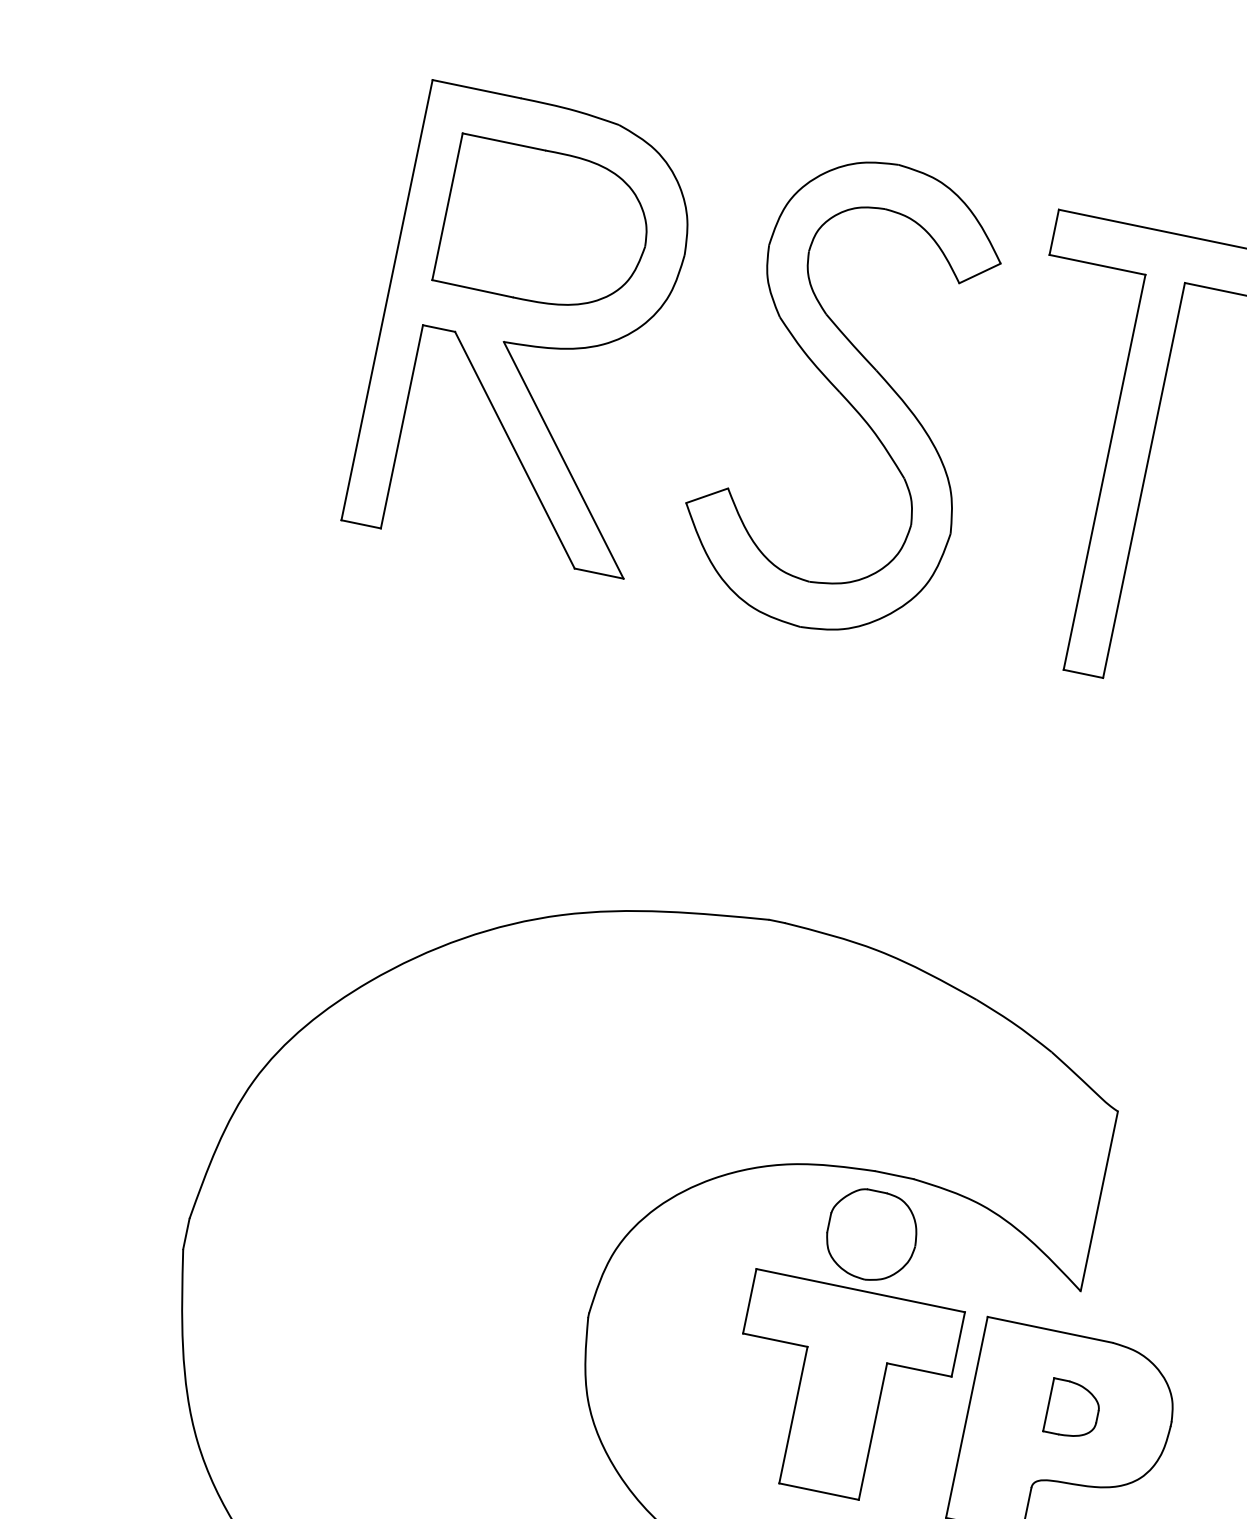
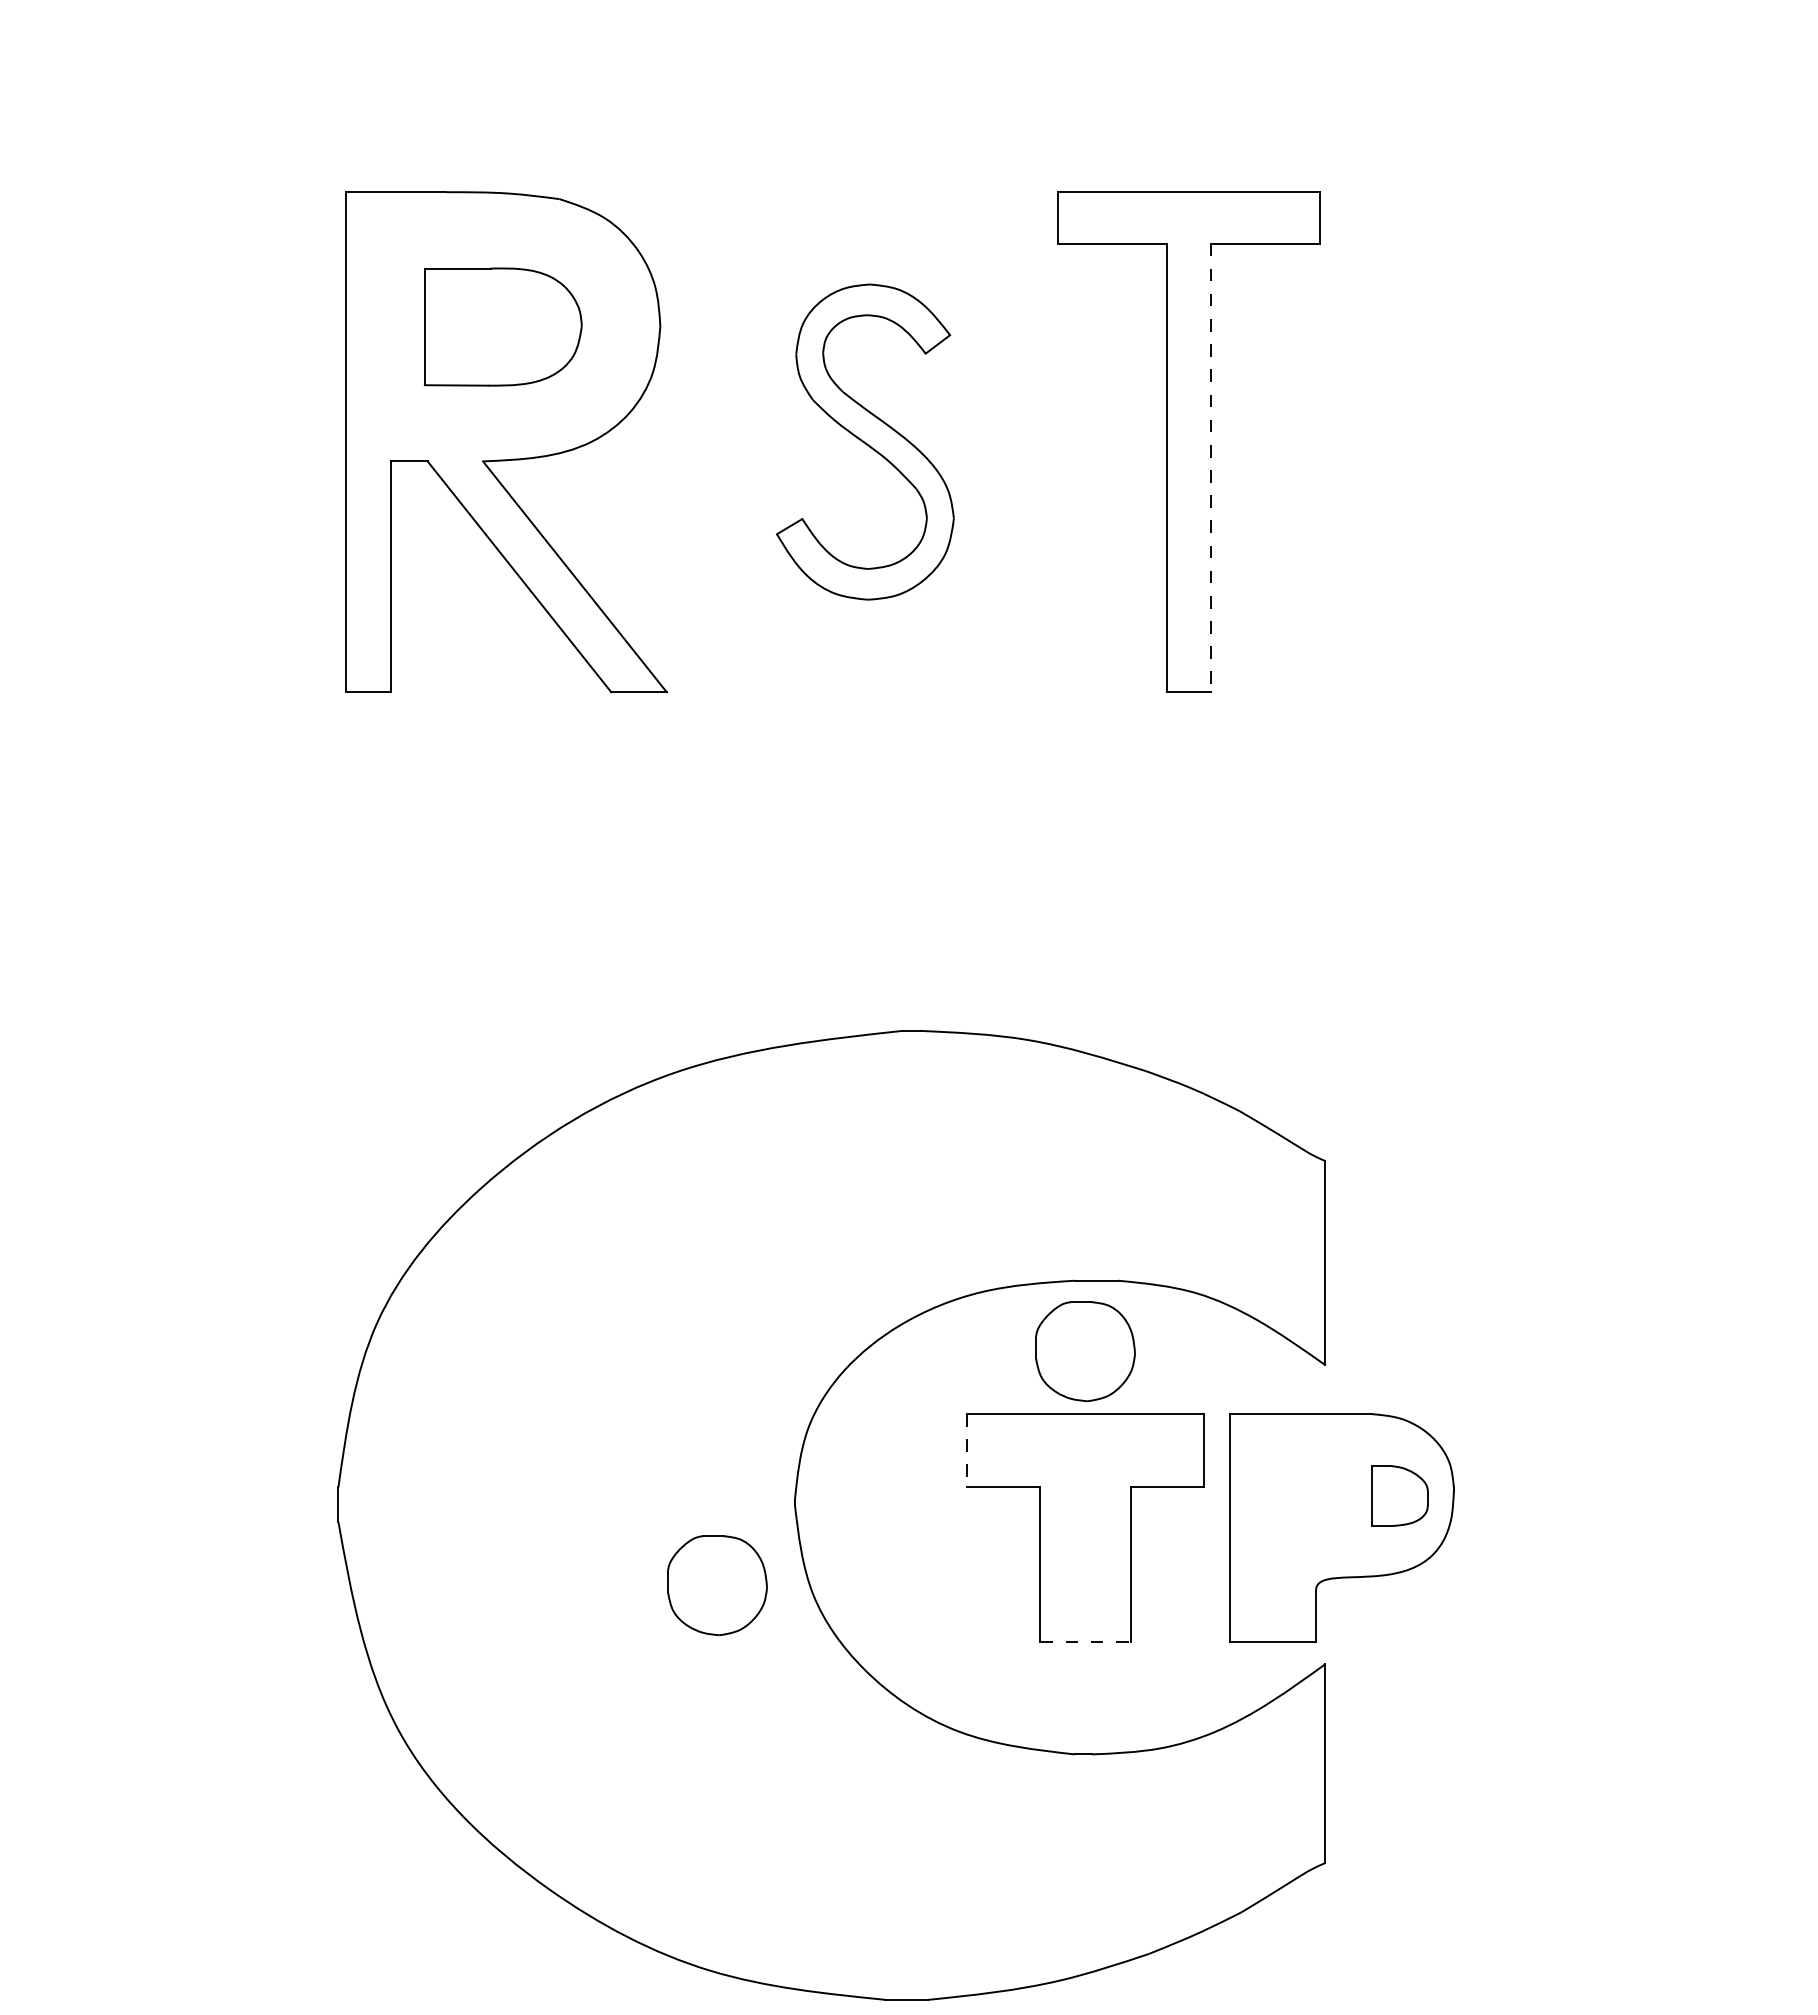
part: (546, 226) -> (503, 326), size x0.7
part: (844, 394) -> (865, 441), size x0.6
line: (1143, 481) -> (1211, 468), solid -> dashed
line: (750, 1301) -> (967, 1450), solid -> dashed
part: (505, 1374) -> (717, 1585), added
part: (1072, 1409) -> (1399, 1495), moved
line: (819, 1491) -> (1086, 1642), solid -> dashed

